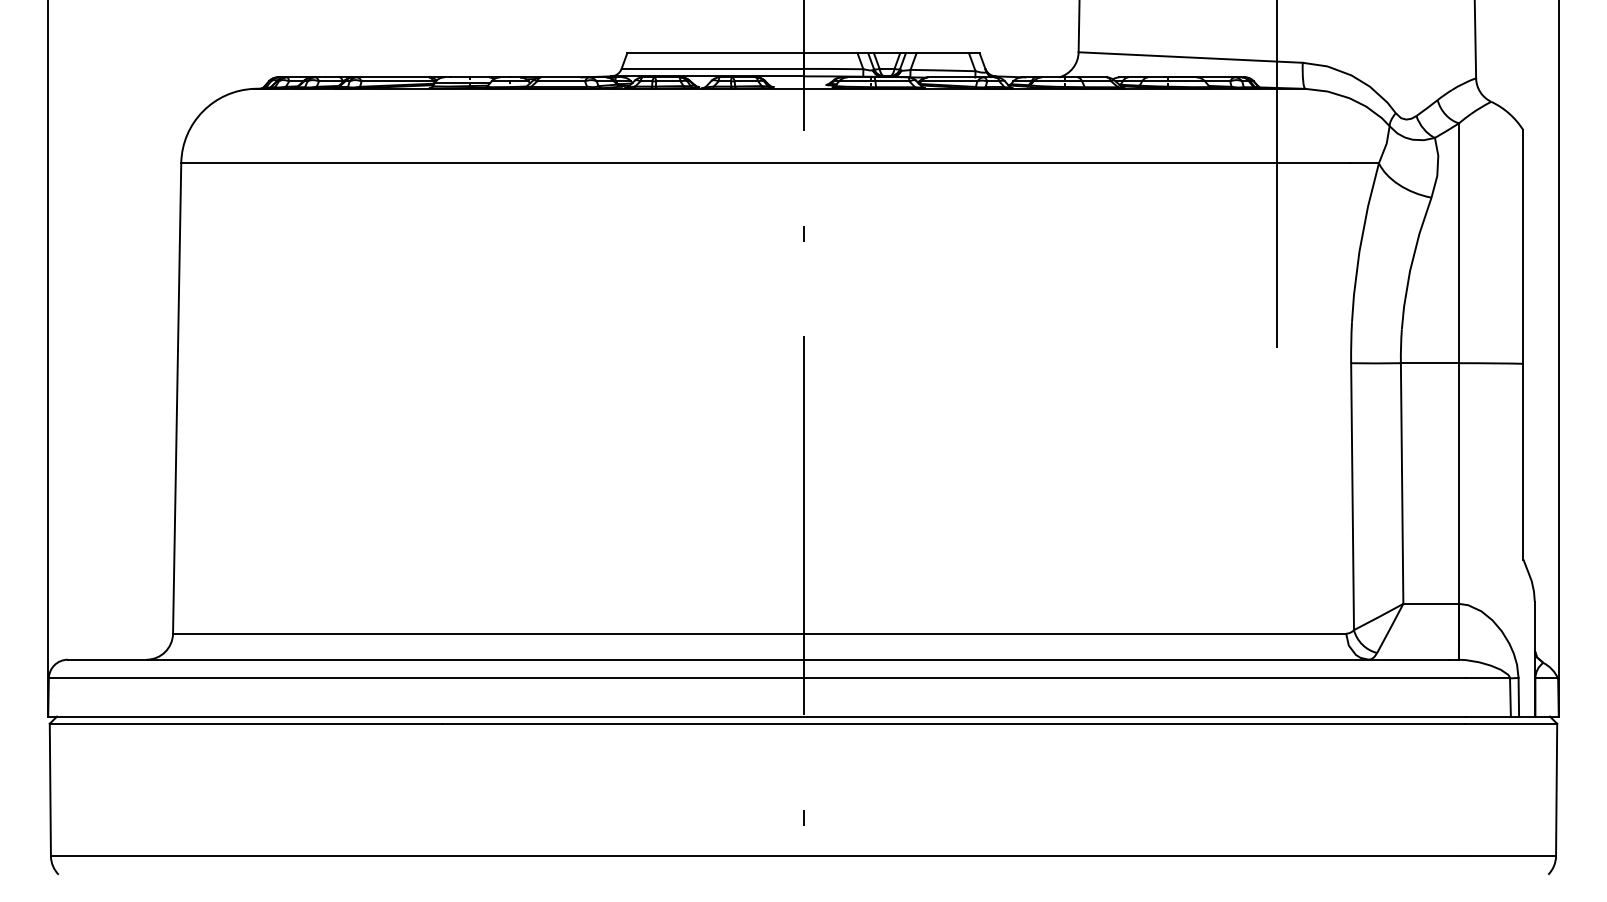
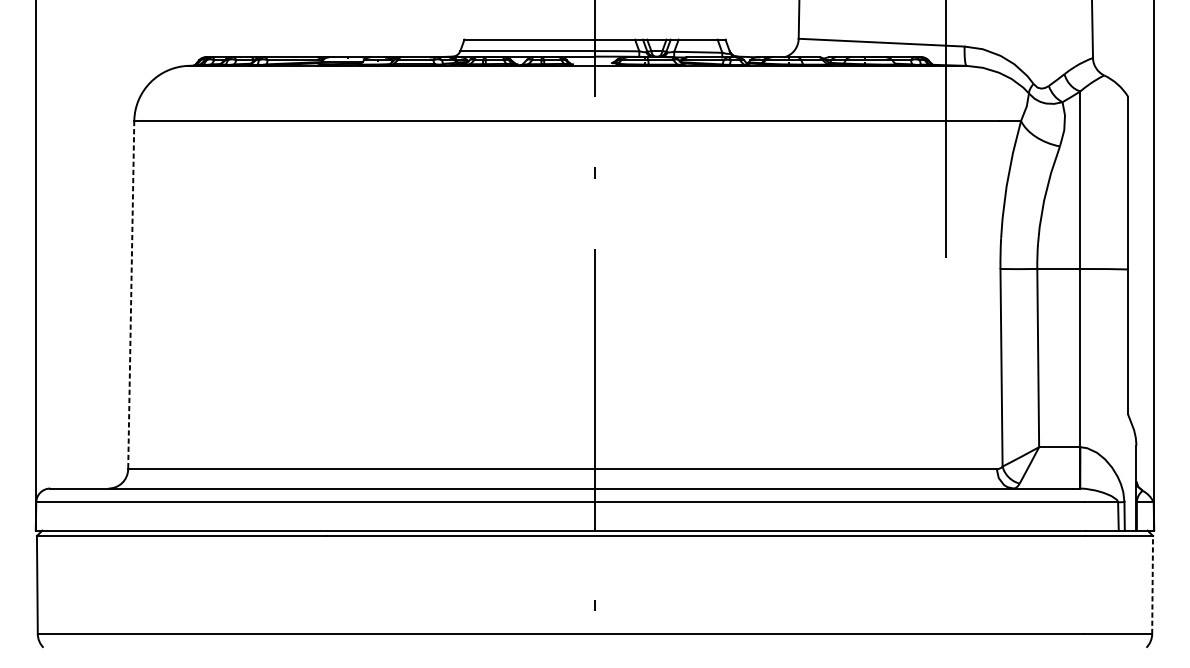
line: (177, 398) -> (131, 295), solid -> dashed
line: (1556, 789) -> (1152, 584), solid -> dashed

